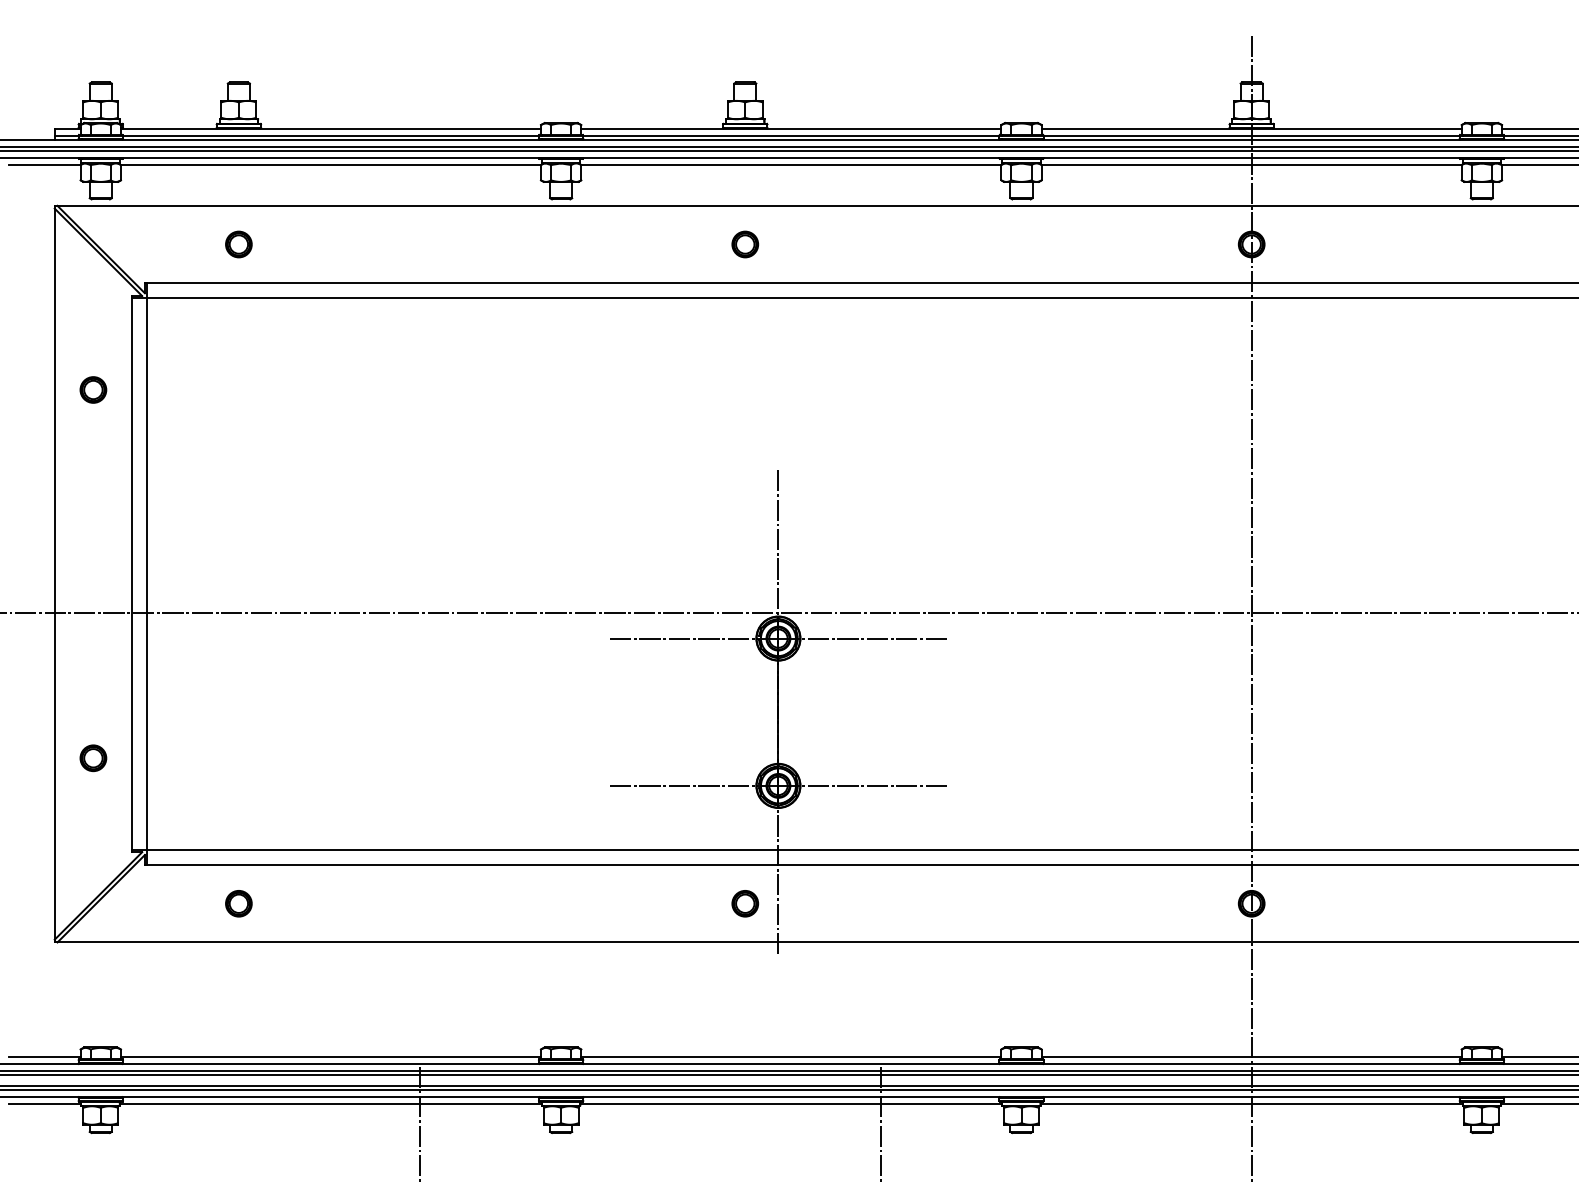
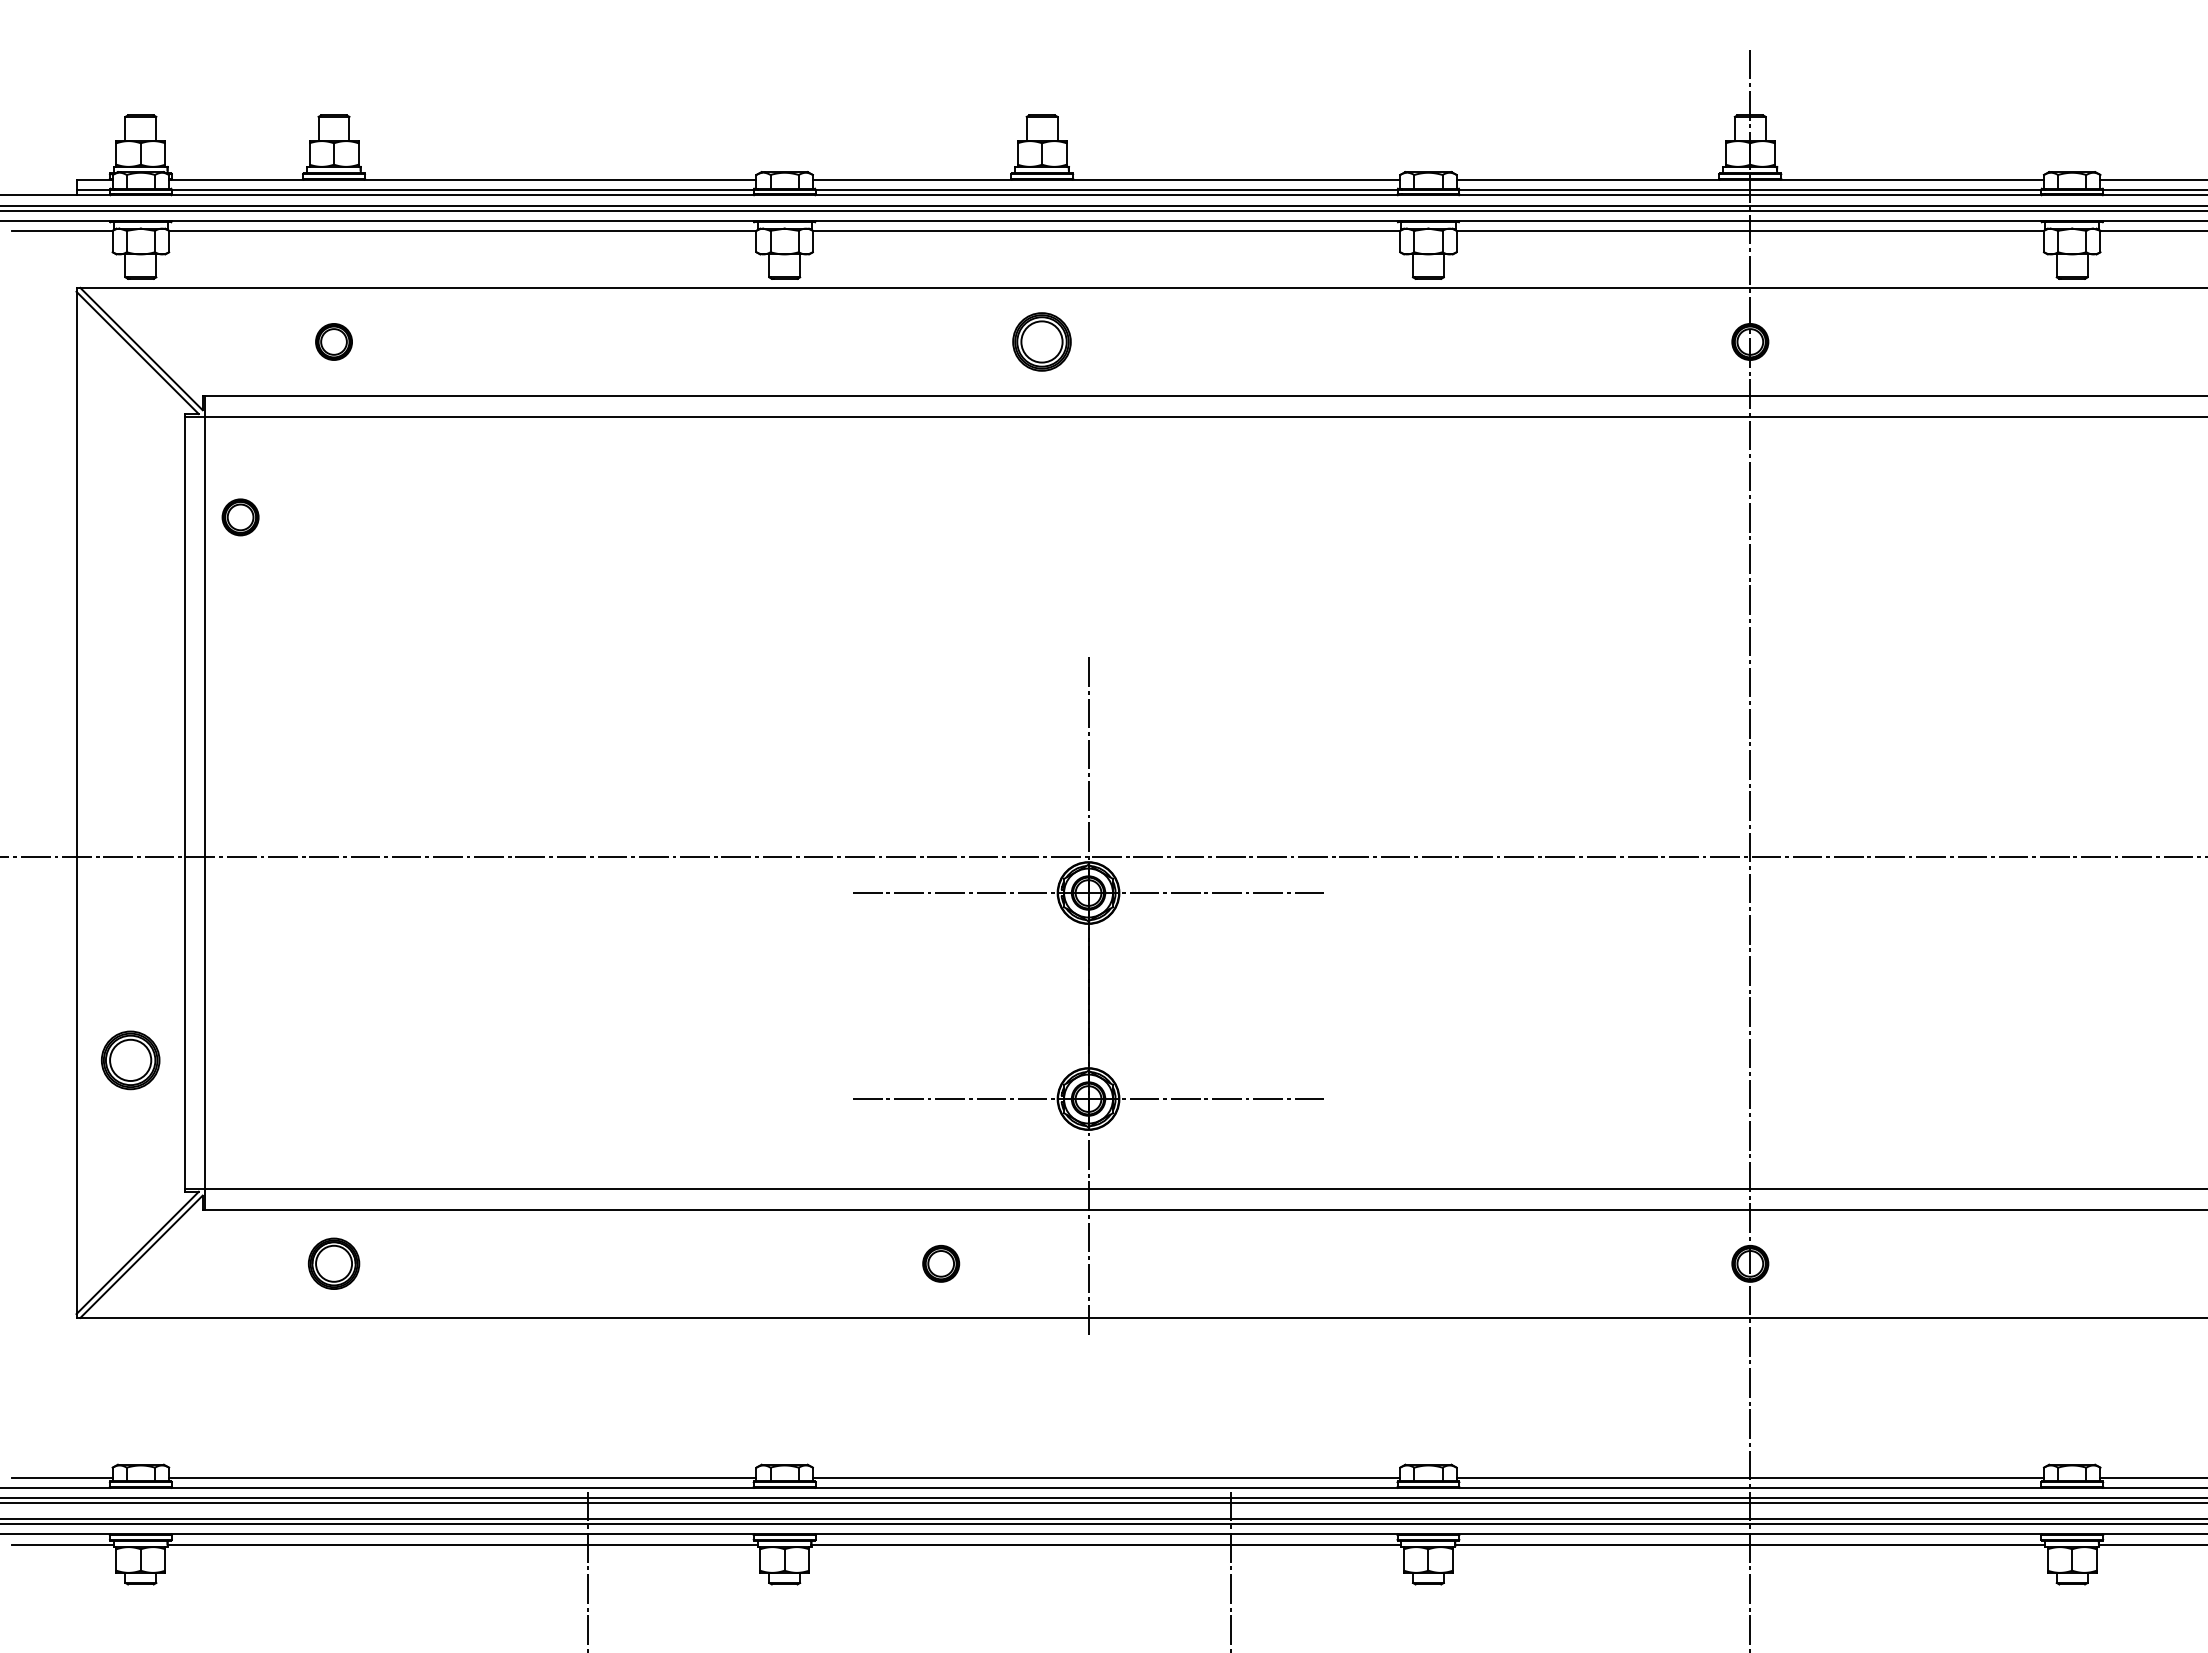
part: (745, 244) -> (1042, 341), size x1.6
part: (93, 390) -> (240, 517), moved
part: (93, 758) -> (130, 1060), size x1.6
part: (238, 903) -> (333, 1263), size x1.4
part: (745, 903) -> (941, 1263), moved

